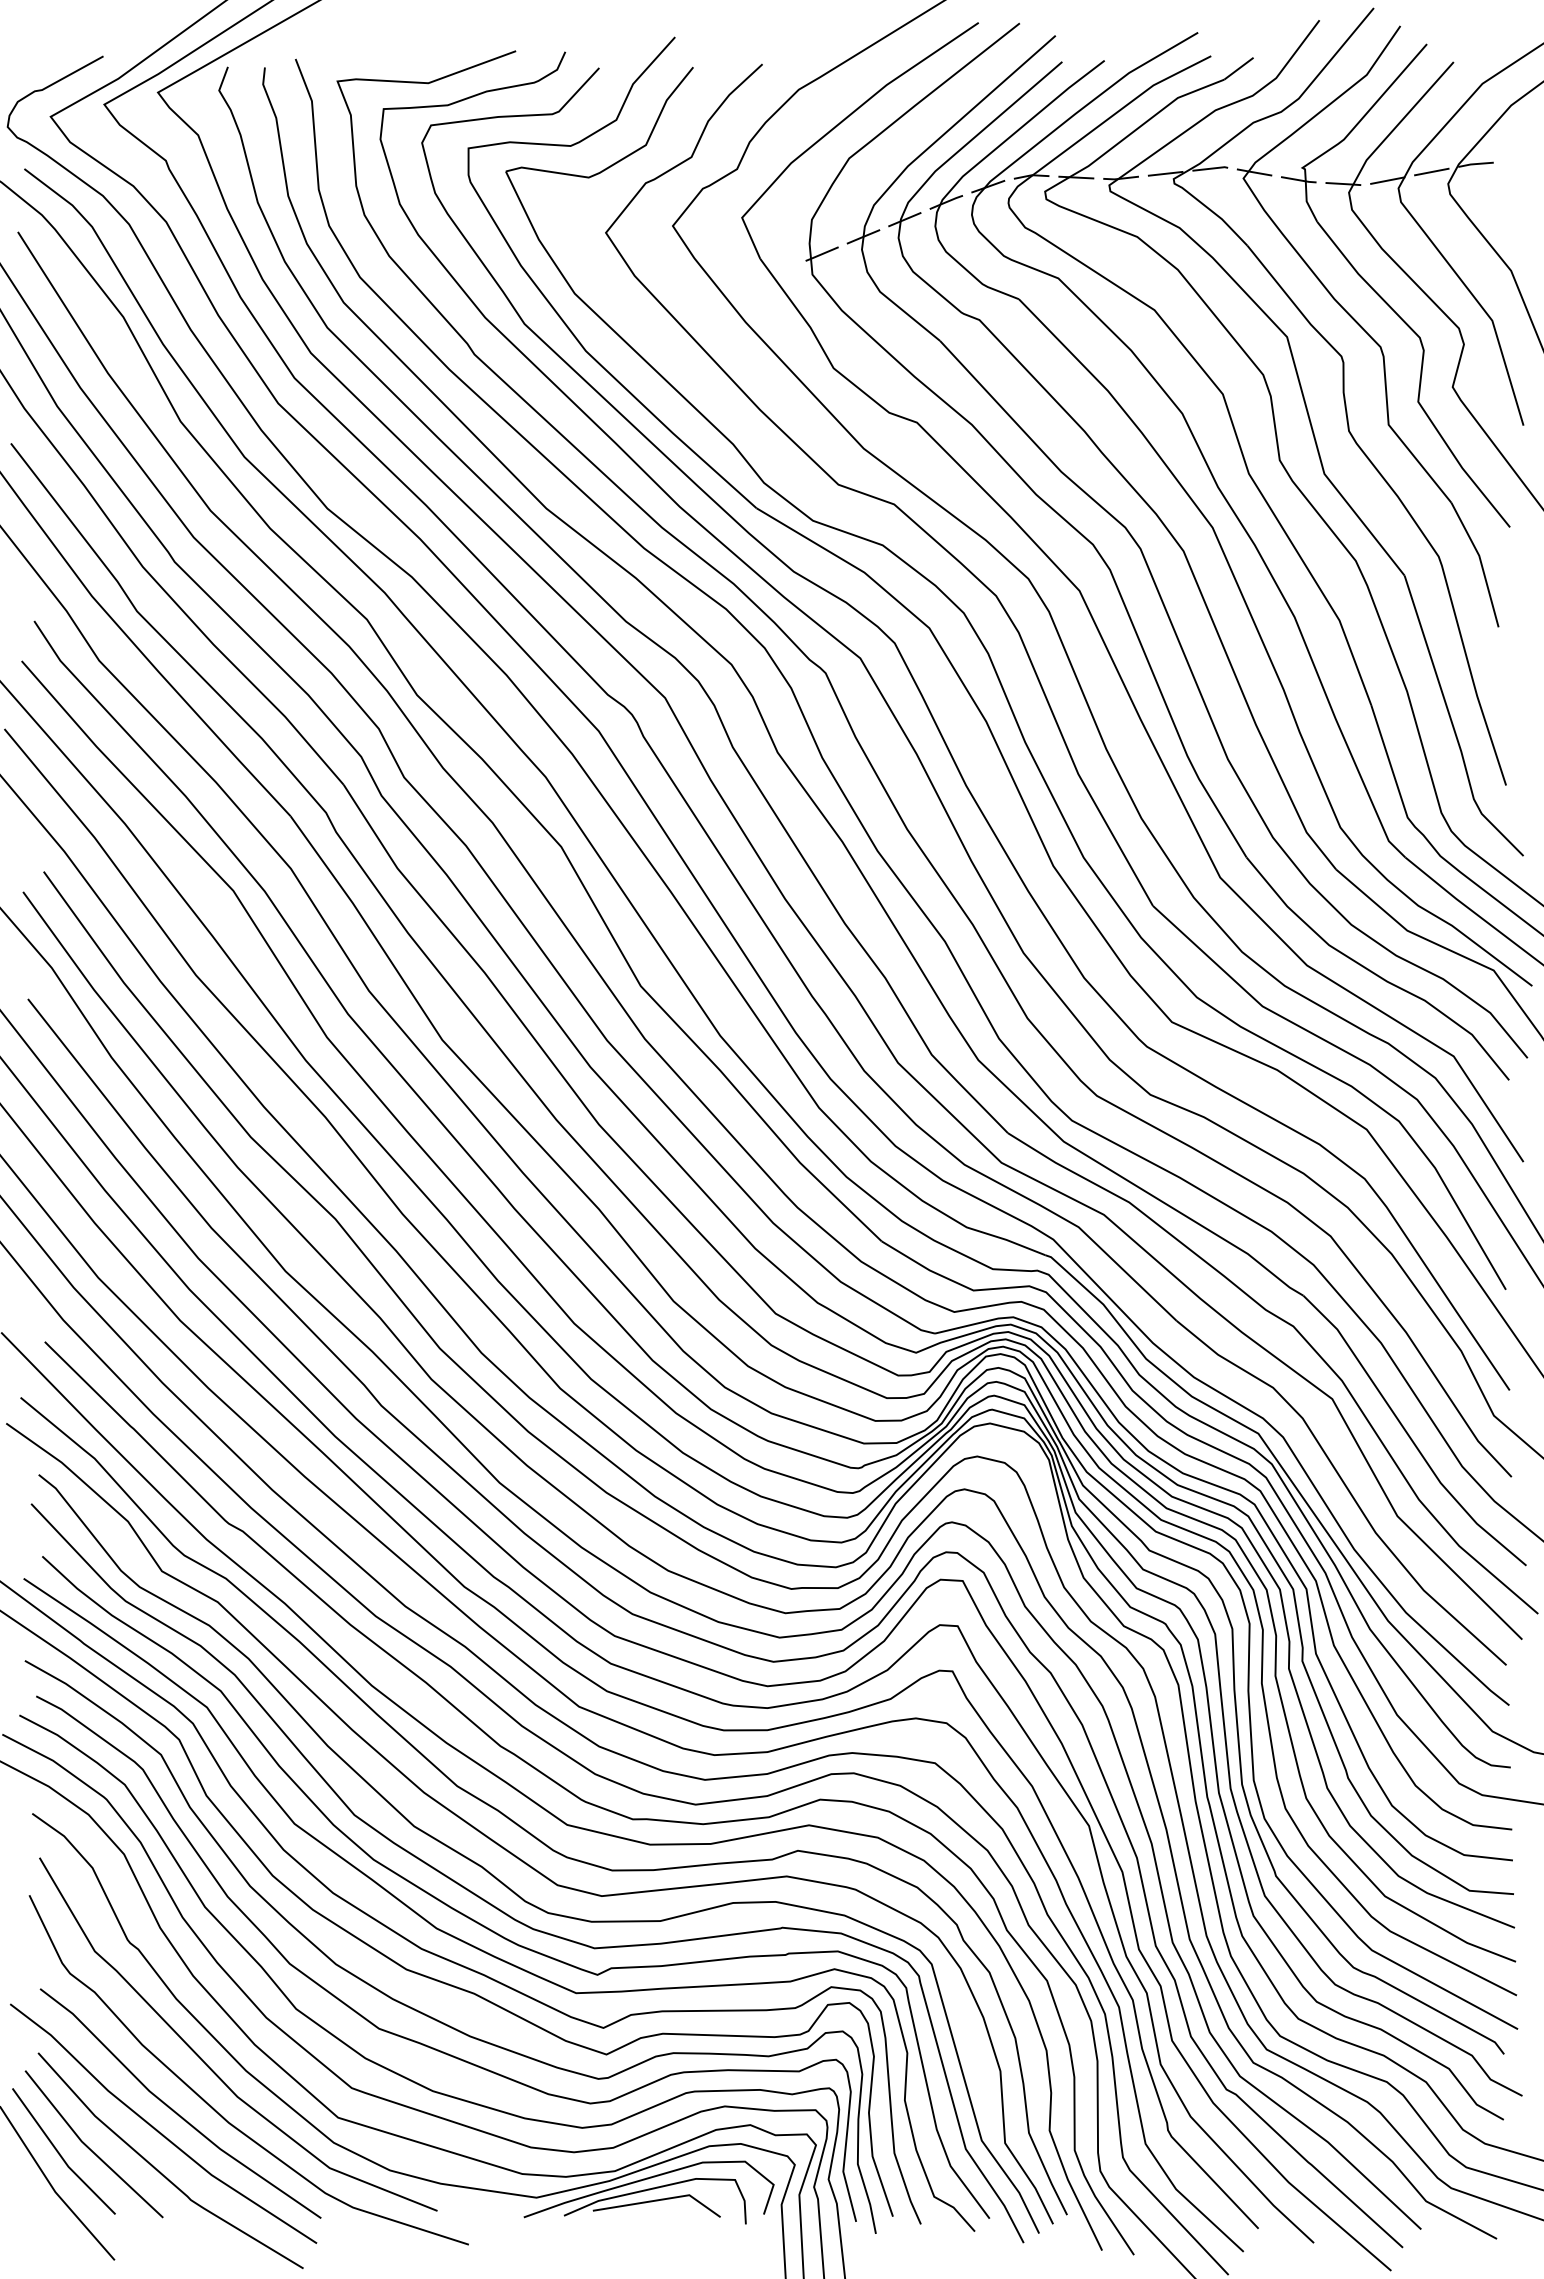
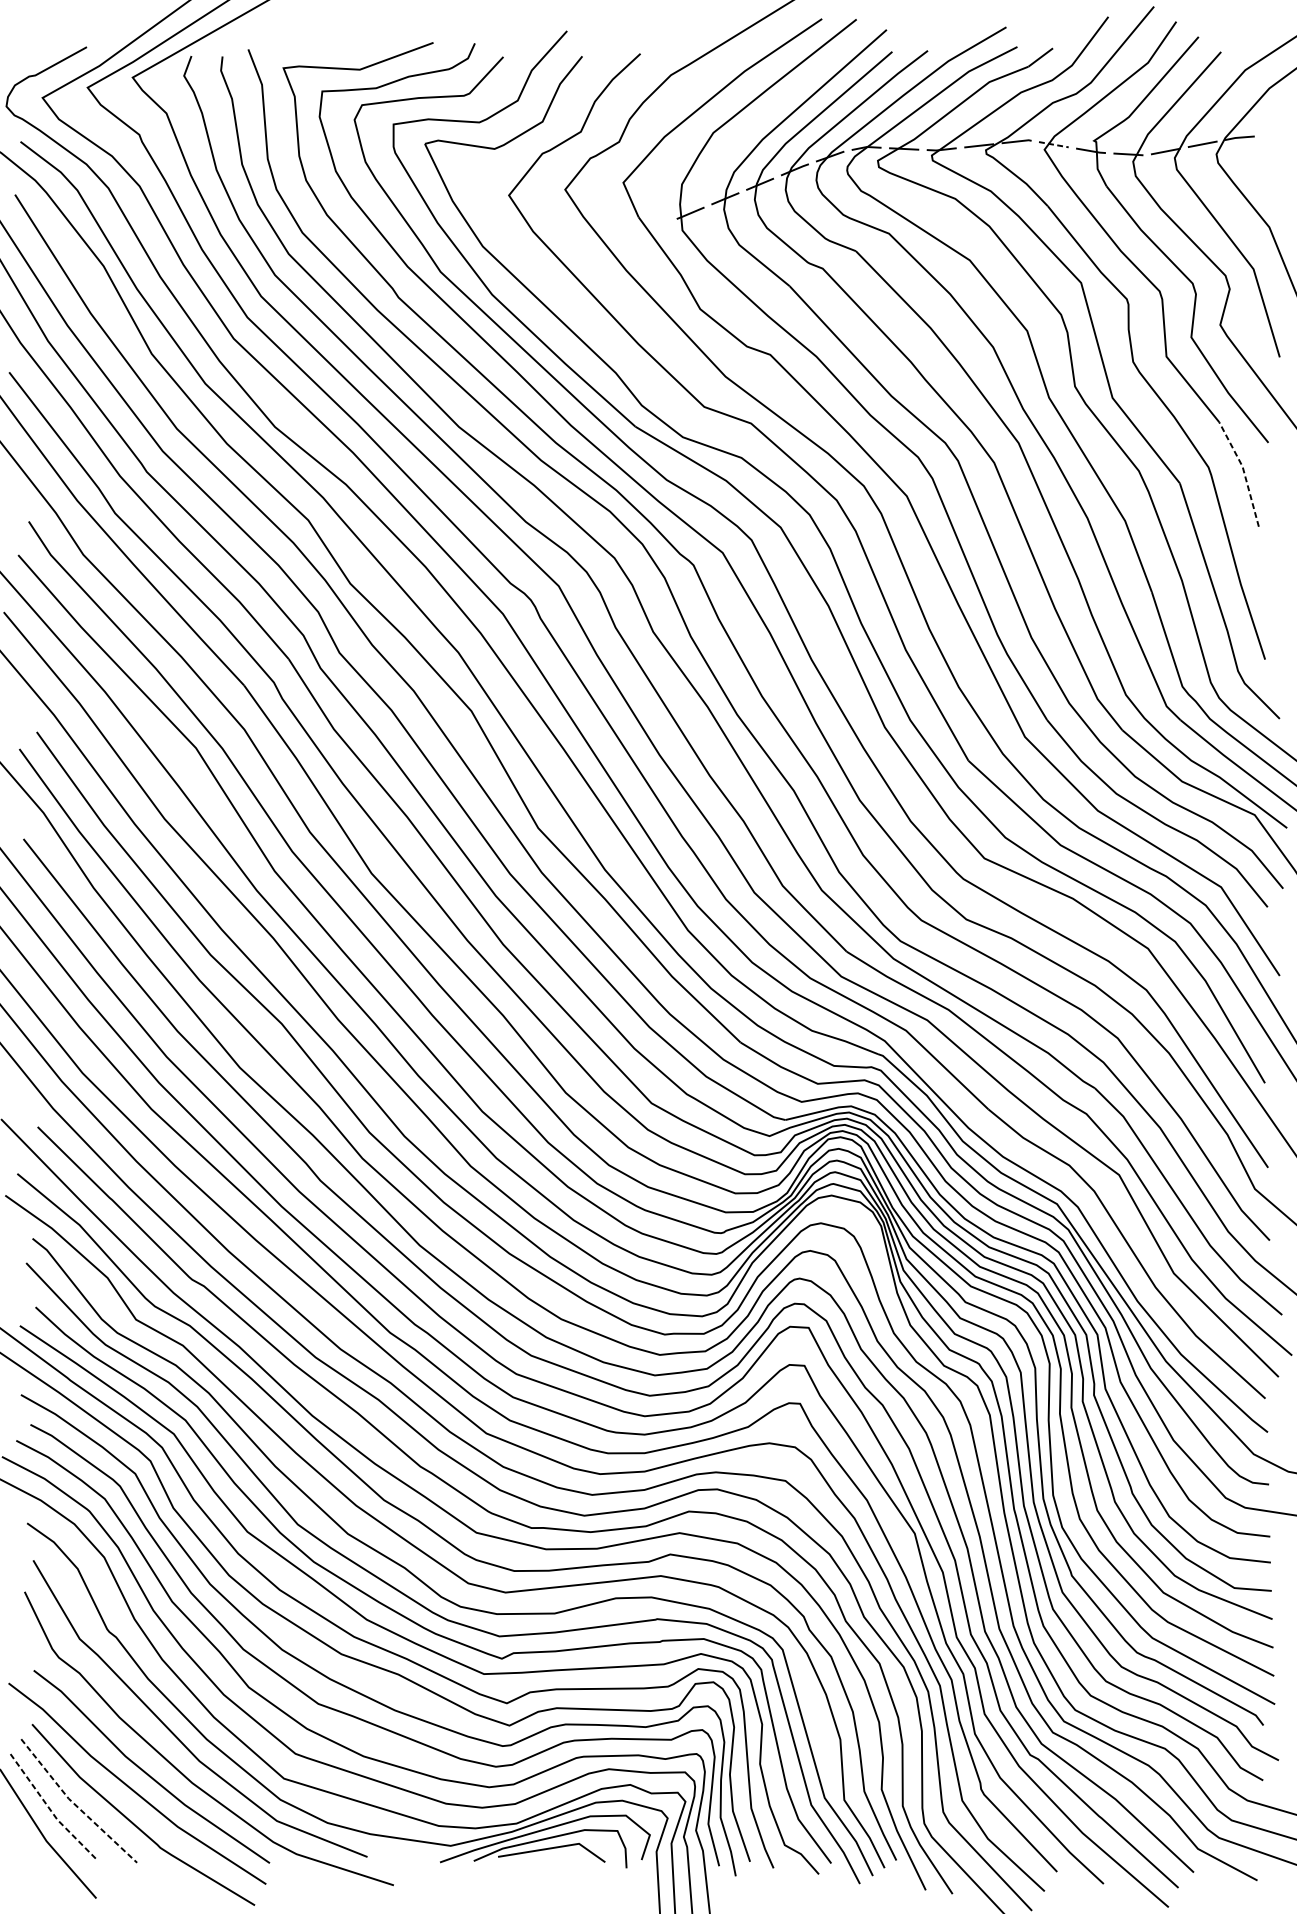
line: (1253, 172) -> (1052, 144), solid -> dashed
line: (1481, 562) -> (1244, 472), solid -> dashed
line: (89, 2148) -> (75, 1804), solid -> dashed
line: (60, 2155) -> (50, 1810), solid -> dashed

